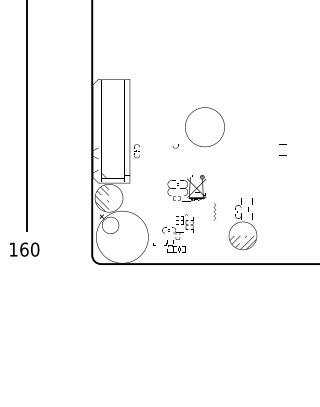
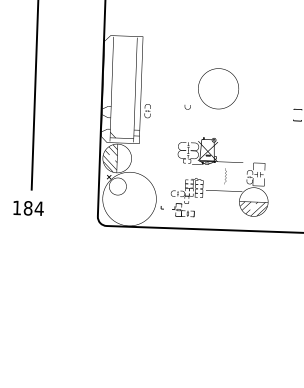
part: (214, 211) -> (225, 175), size x0.7
text: (29, 249) -> (33, 208), 160 -> 184

